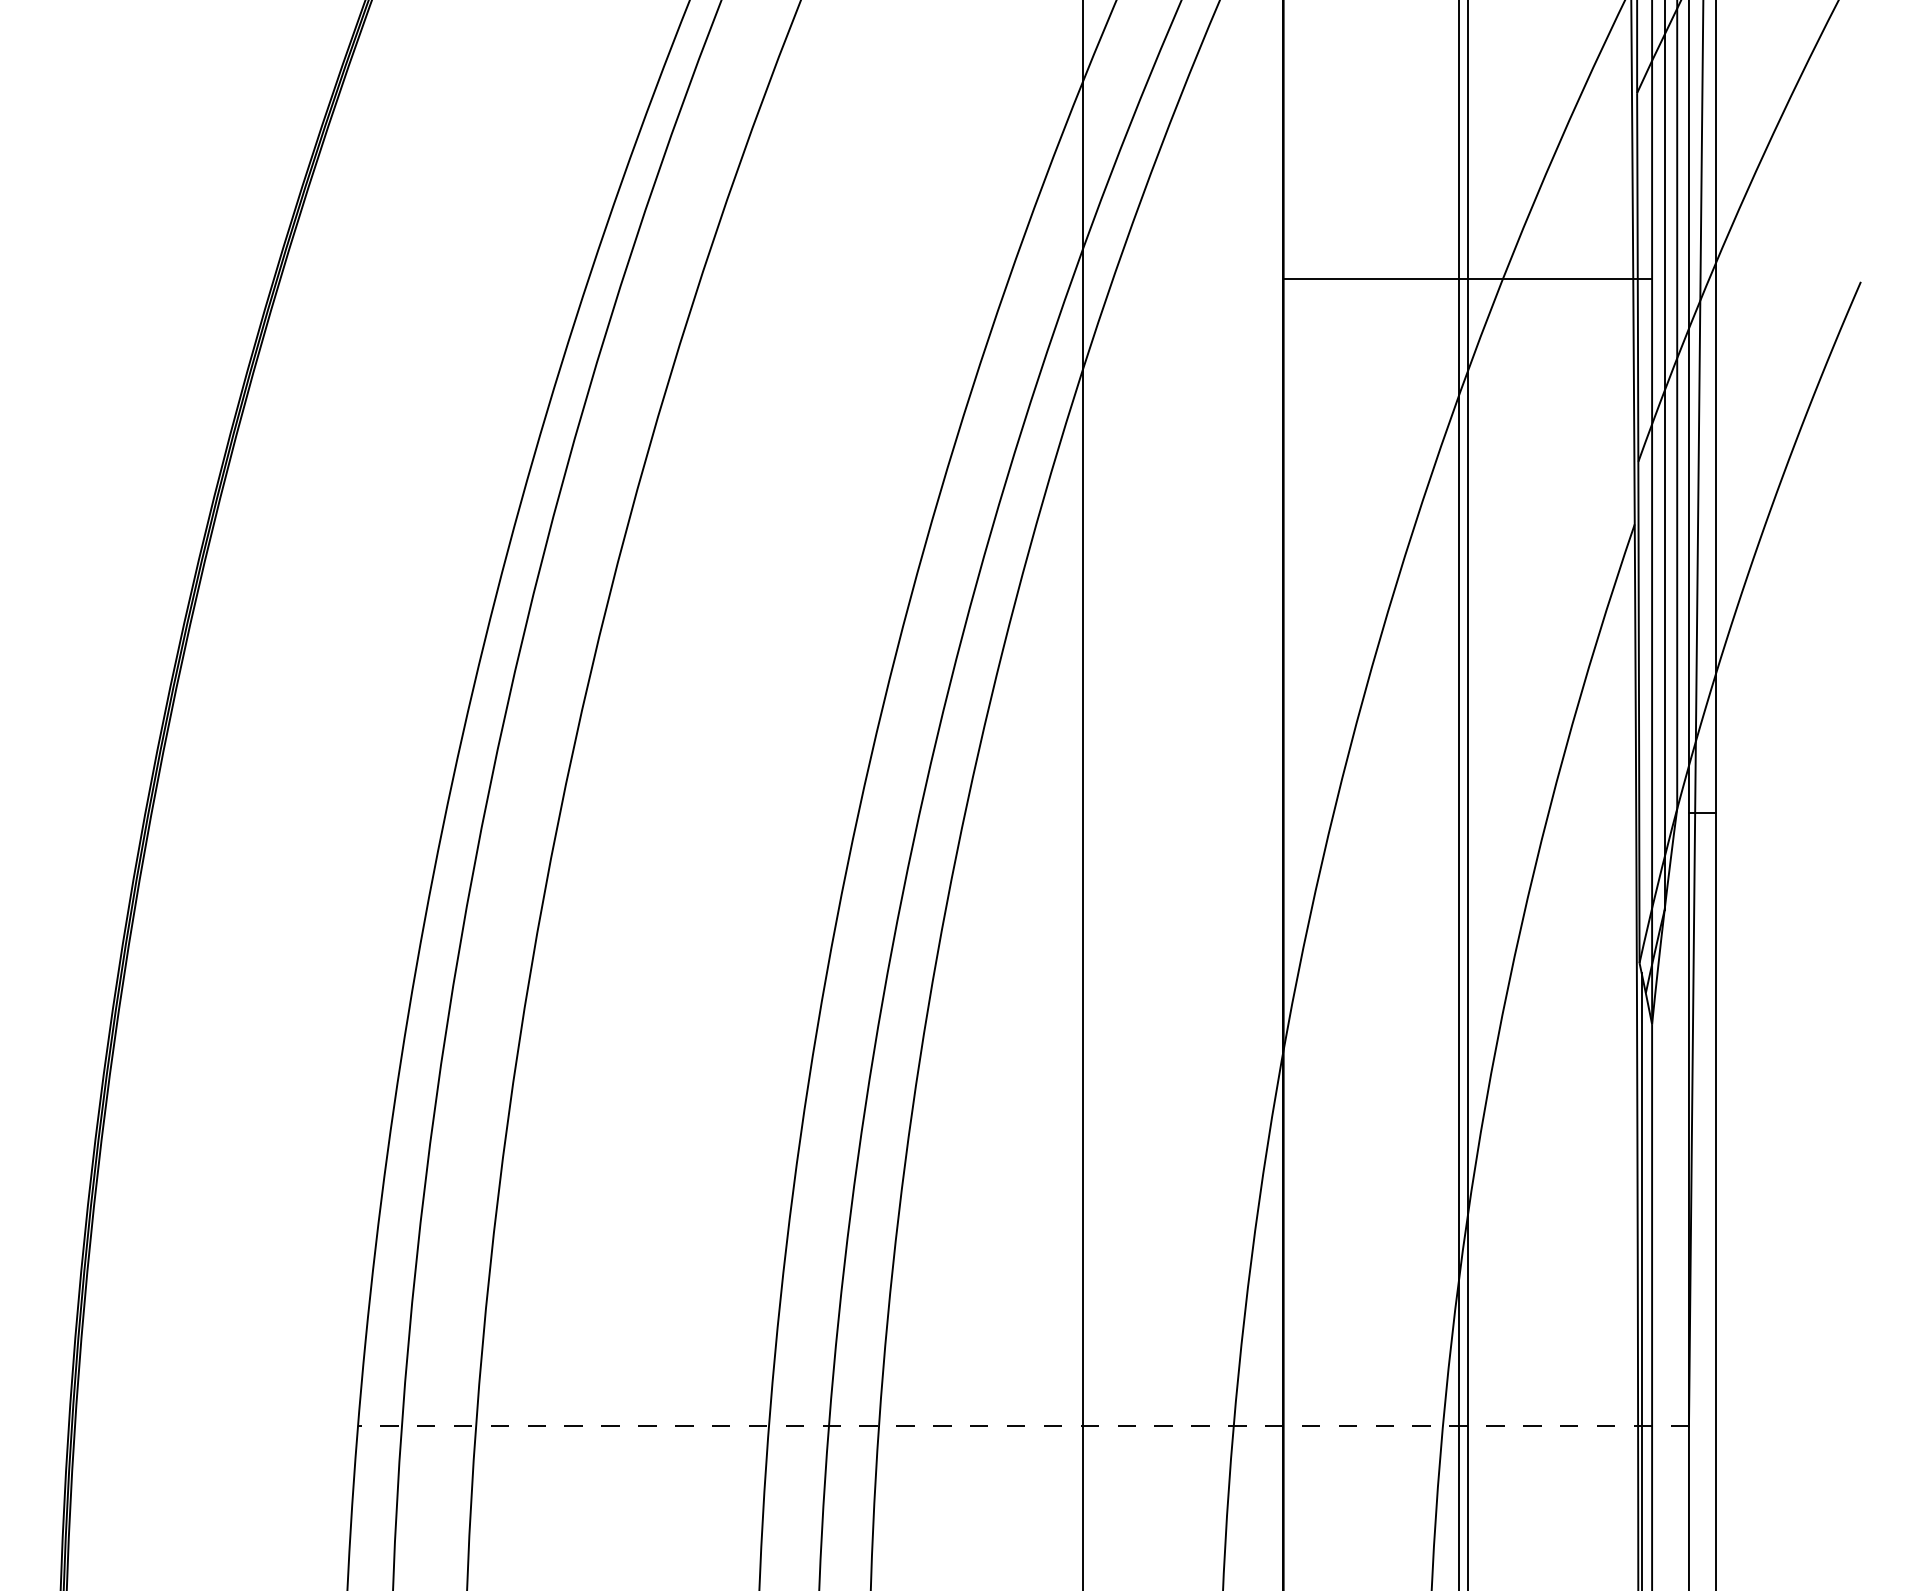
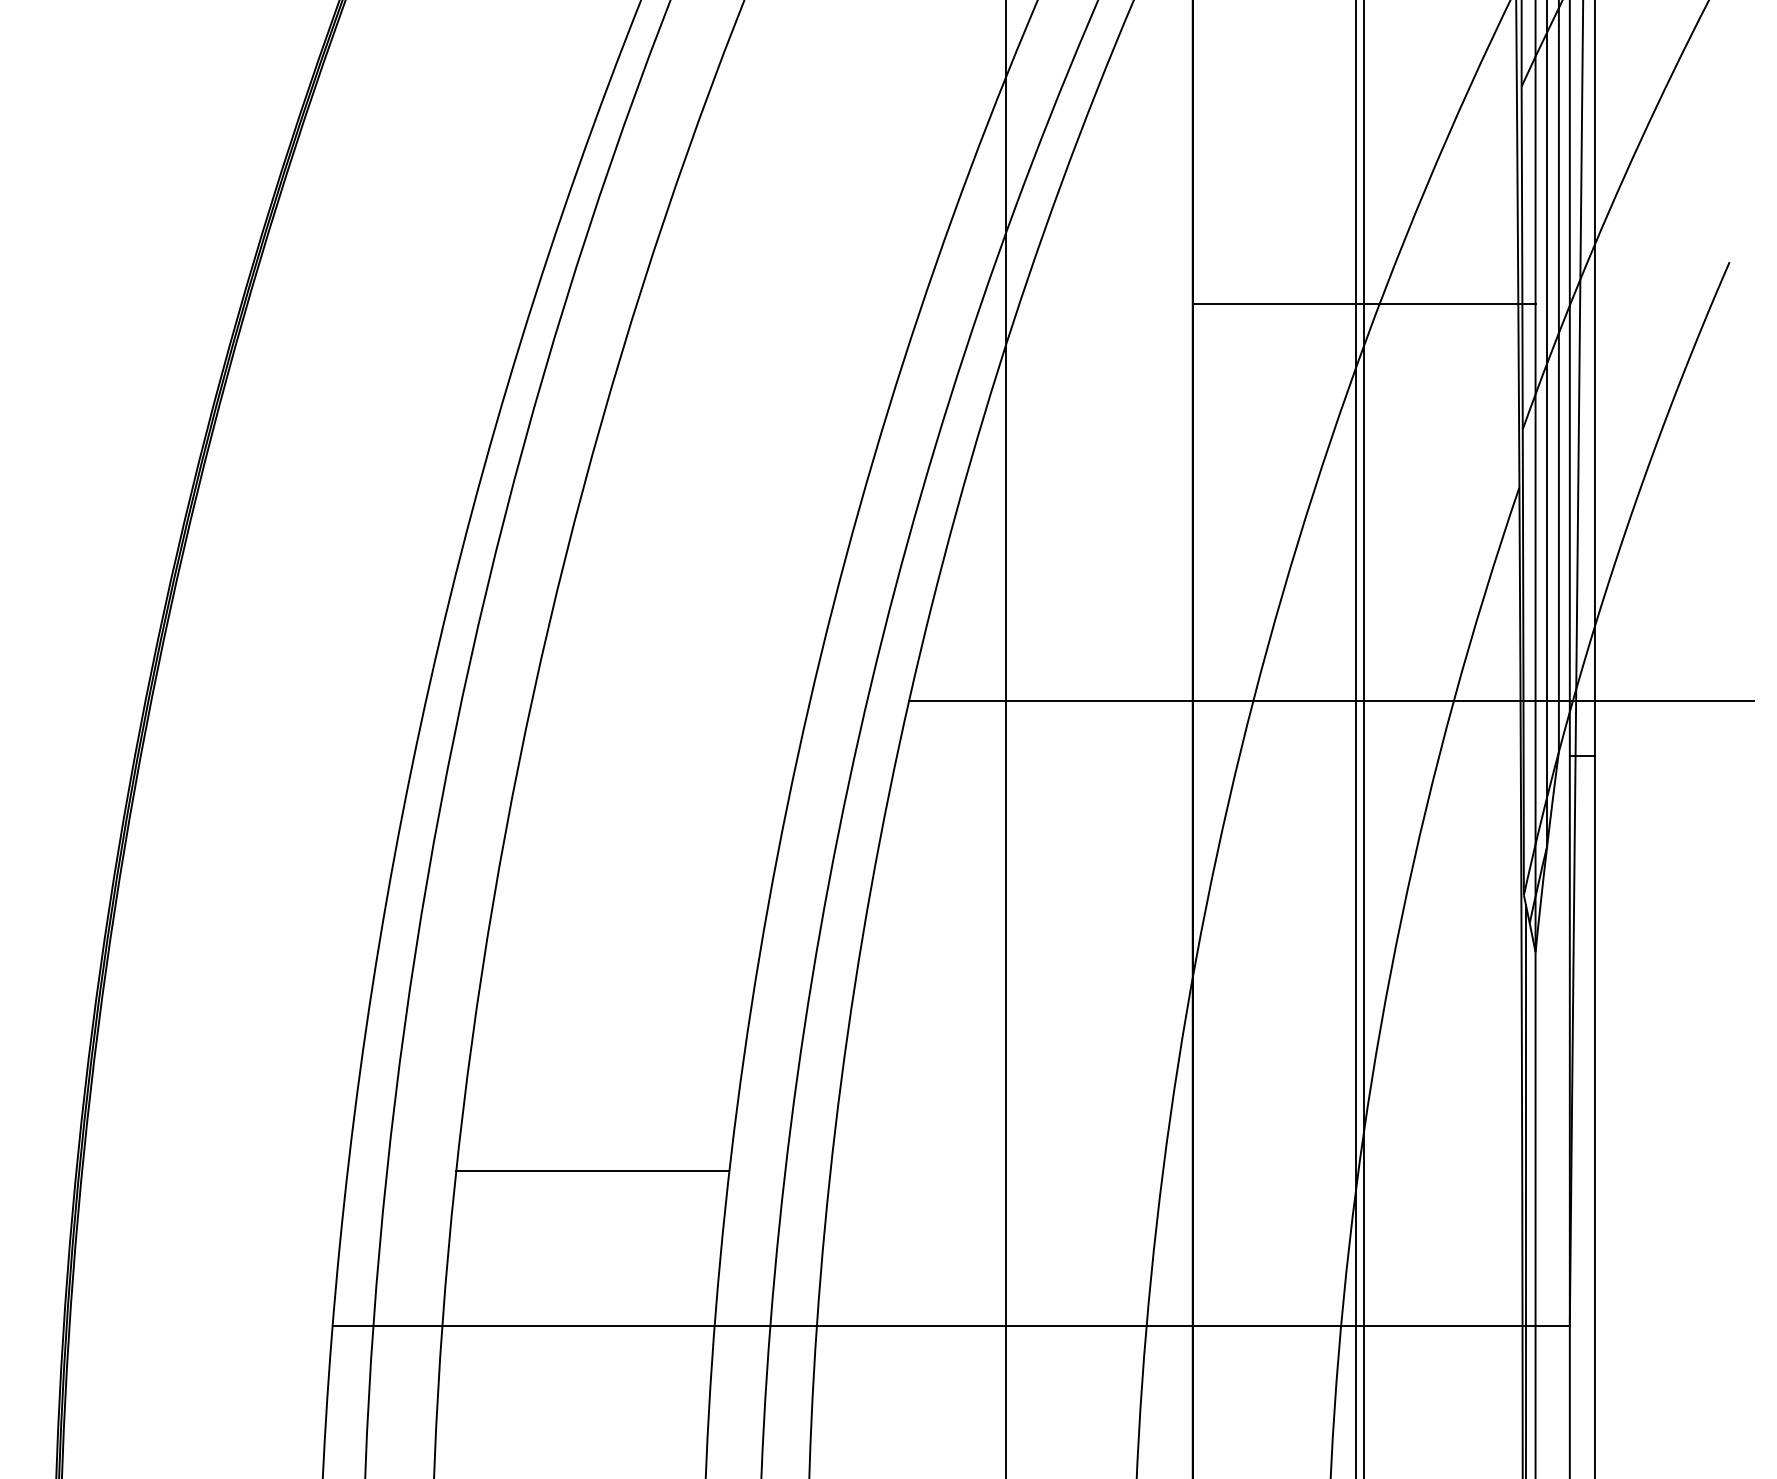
line: (1467, 279) -> (1363, 304), moved
line: (1432, 753) -> (1331, 700), added
line: (637, 1259) -> (592, 1170), added
line: (1023, 1425) -> (951, 1325), dashed -> solid

